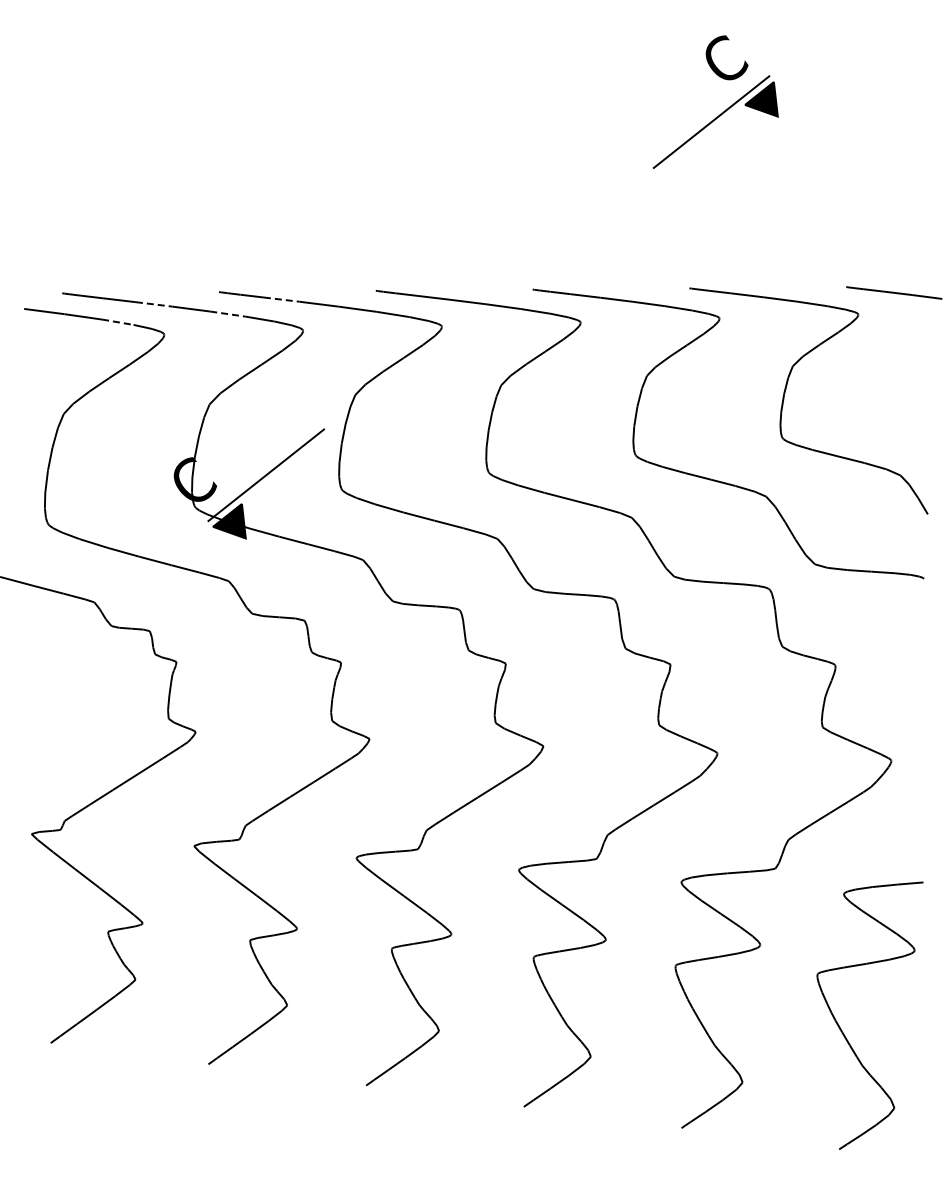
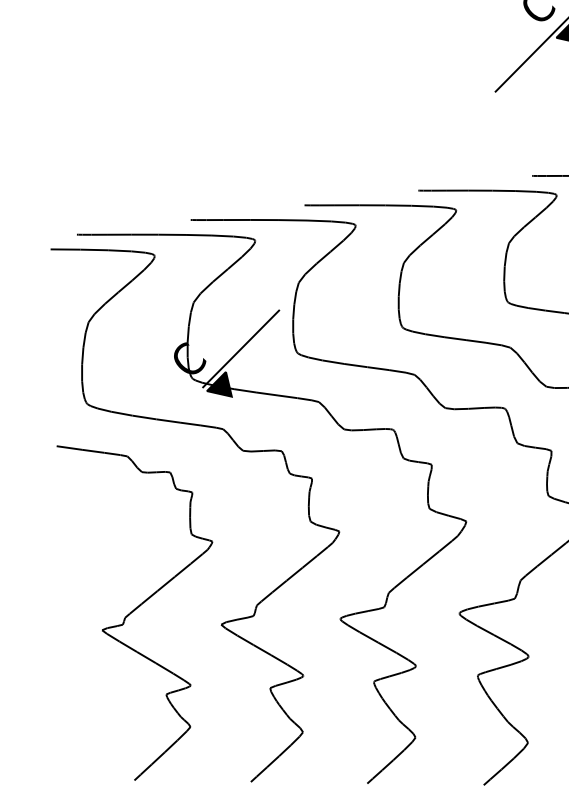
line: (282, 299) -> (237, 219), dashed -> solid
line: (154, 304) -> (144, 234), dashed -> solid
line: (227, 314) -> (198, 235), dashed -> solid
line: (117, 322) -> (119, 251), dashed -> solid

